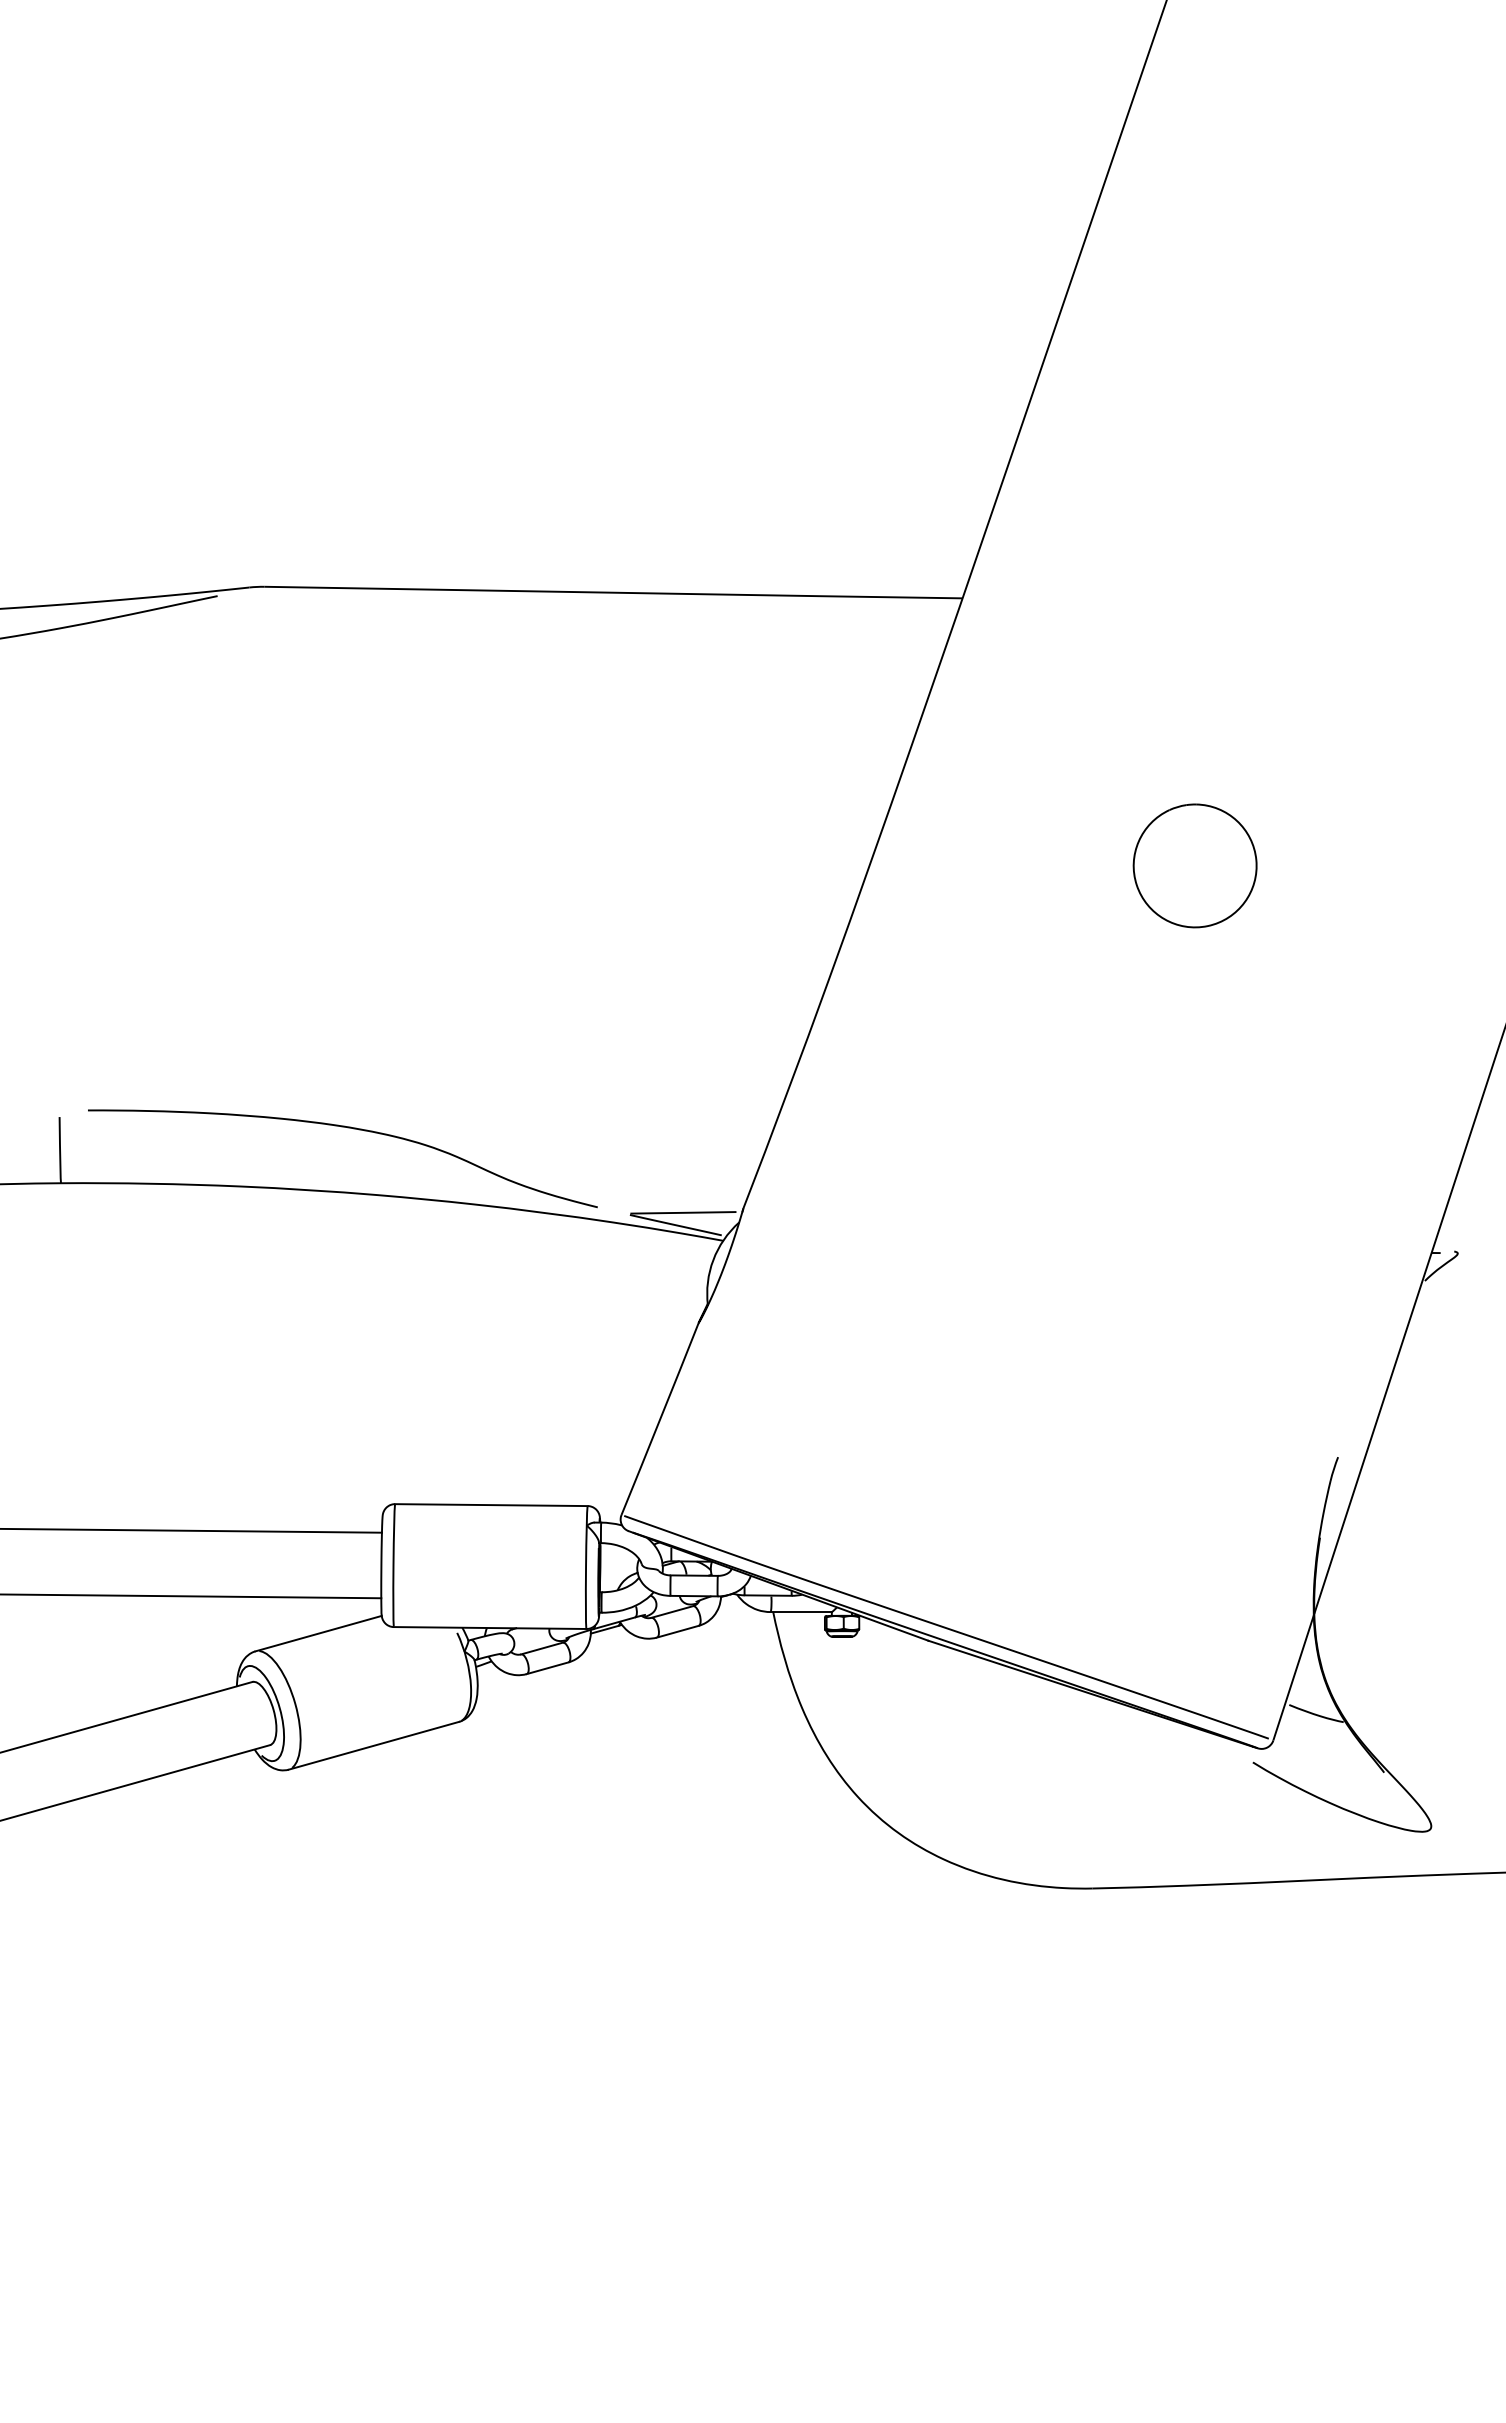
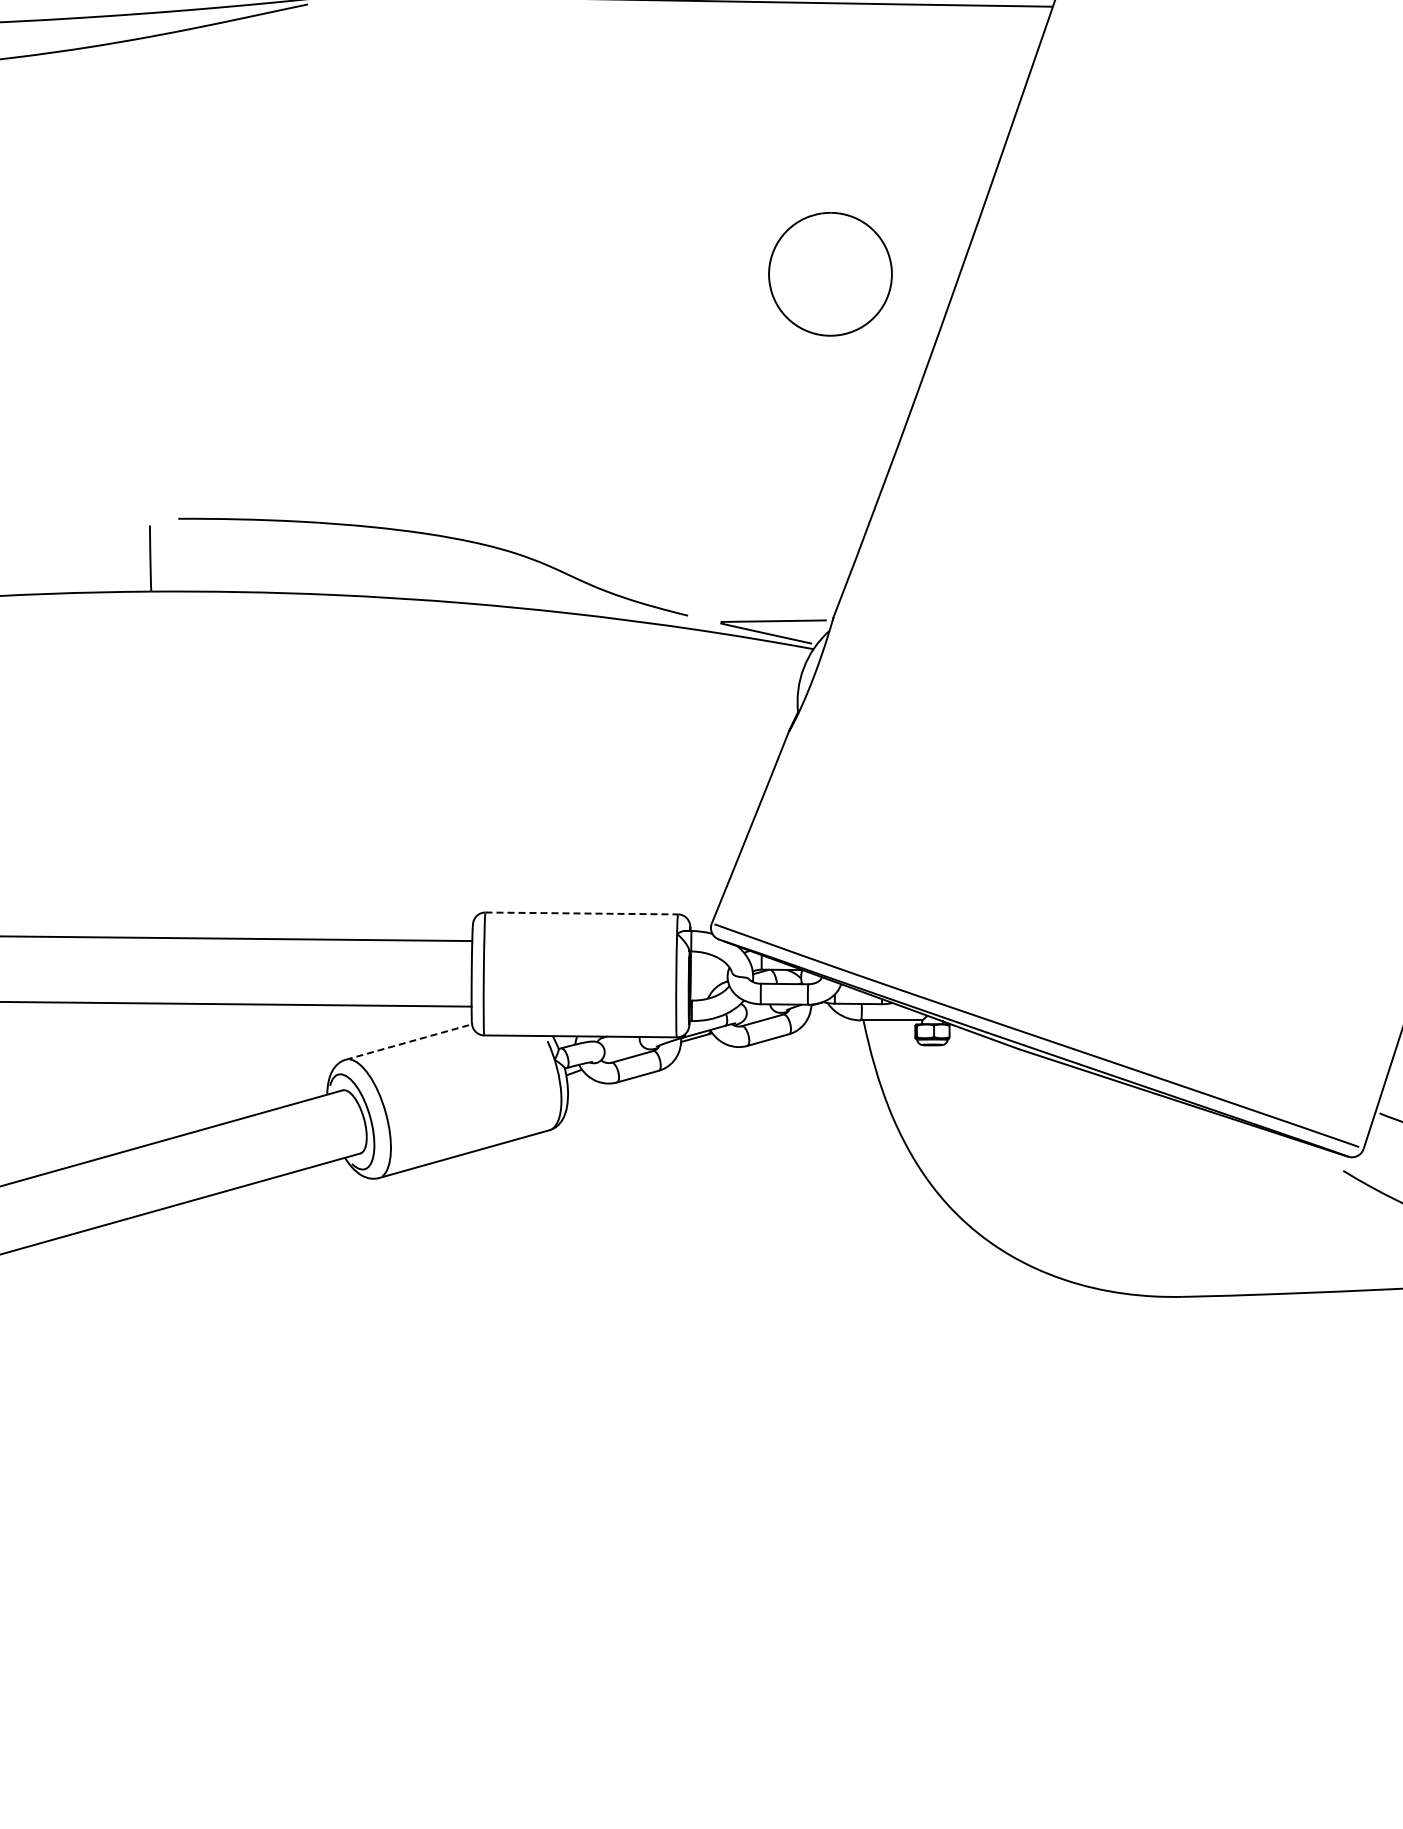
part: (1194, 865) -> (829, 273), moved
line: (491, 1505) -> (581, 913), solid -> dashed
line: (318, 1633) -> (408, 1041), solid -> dashed

